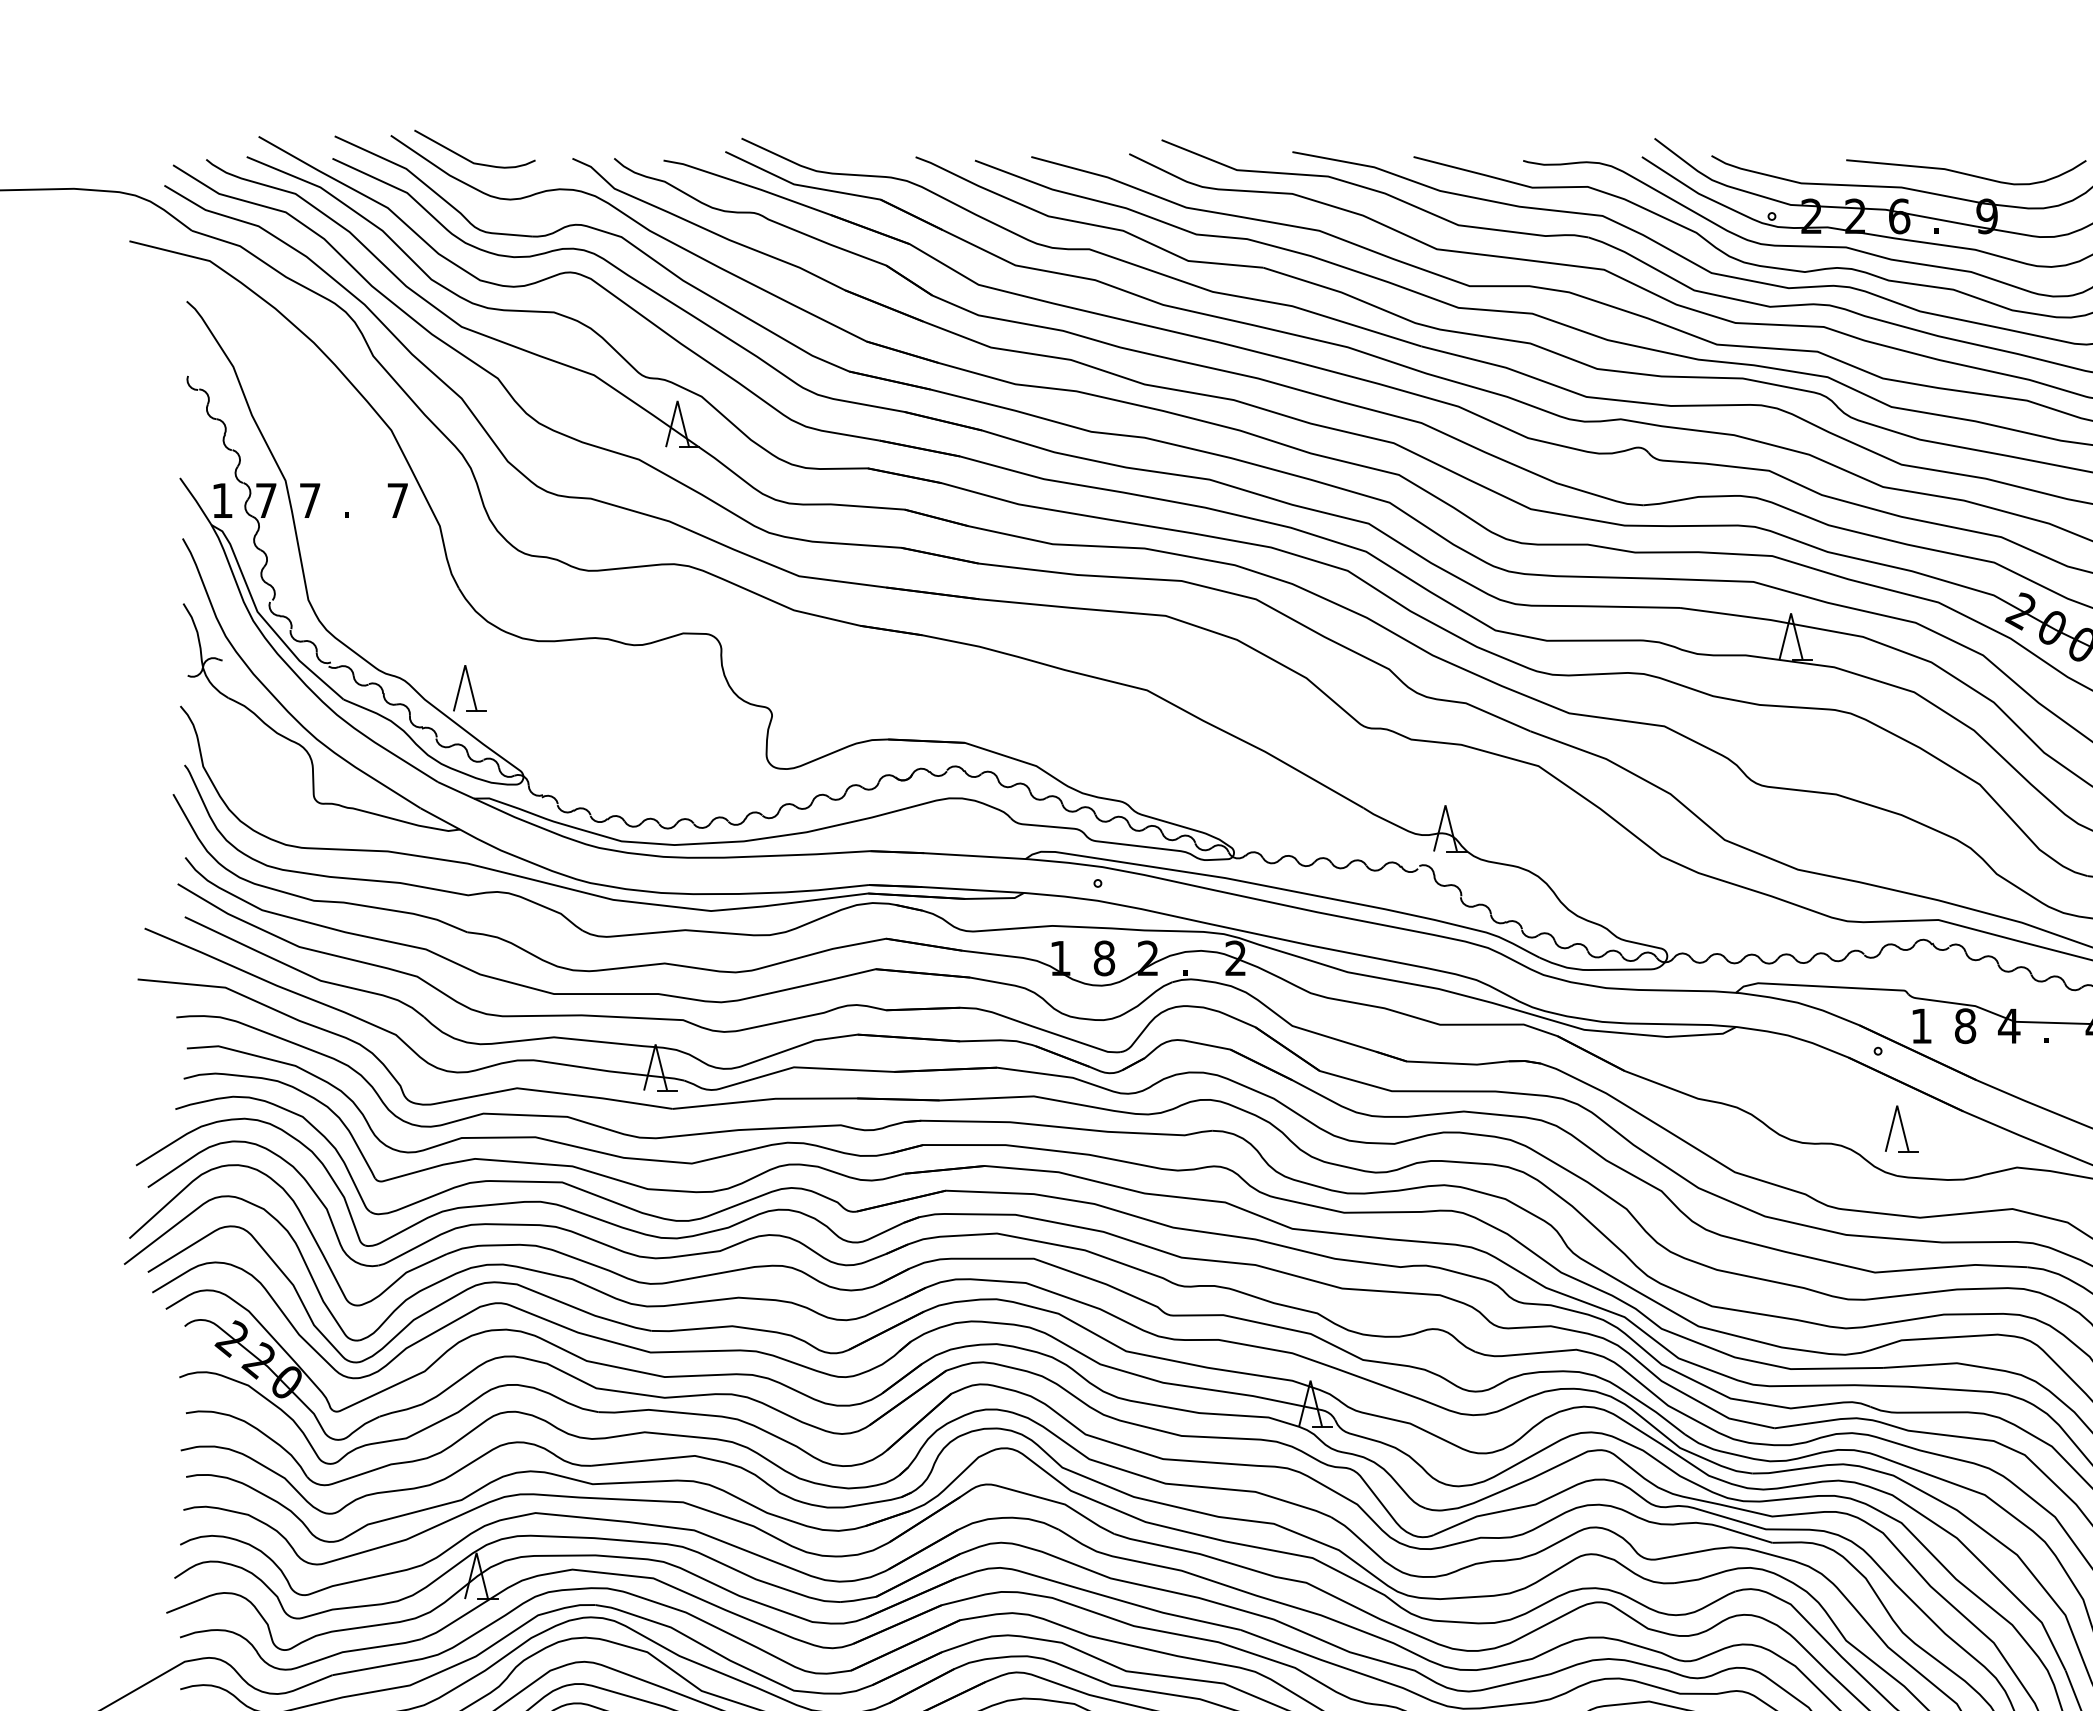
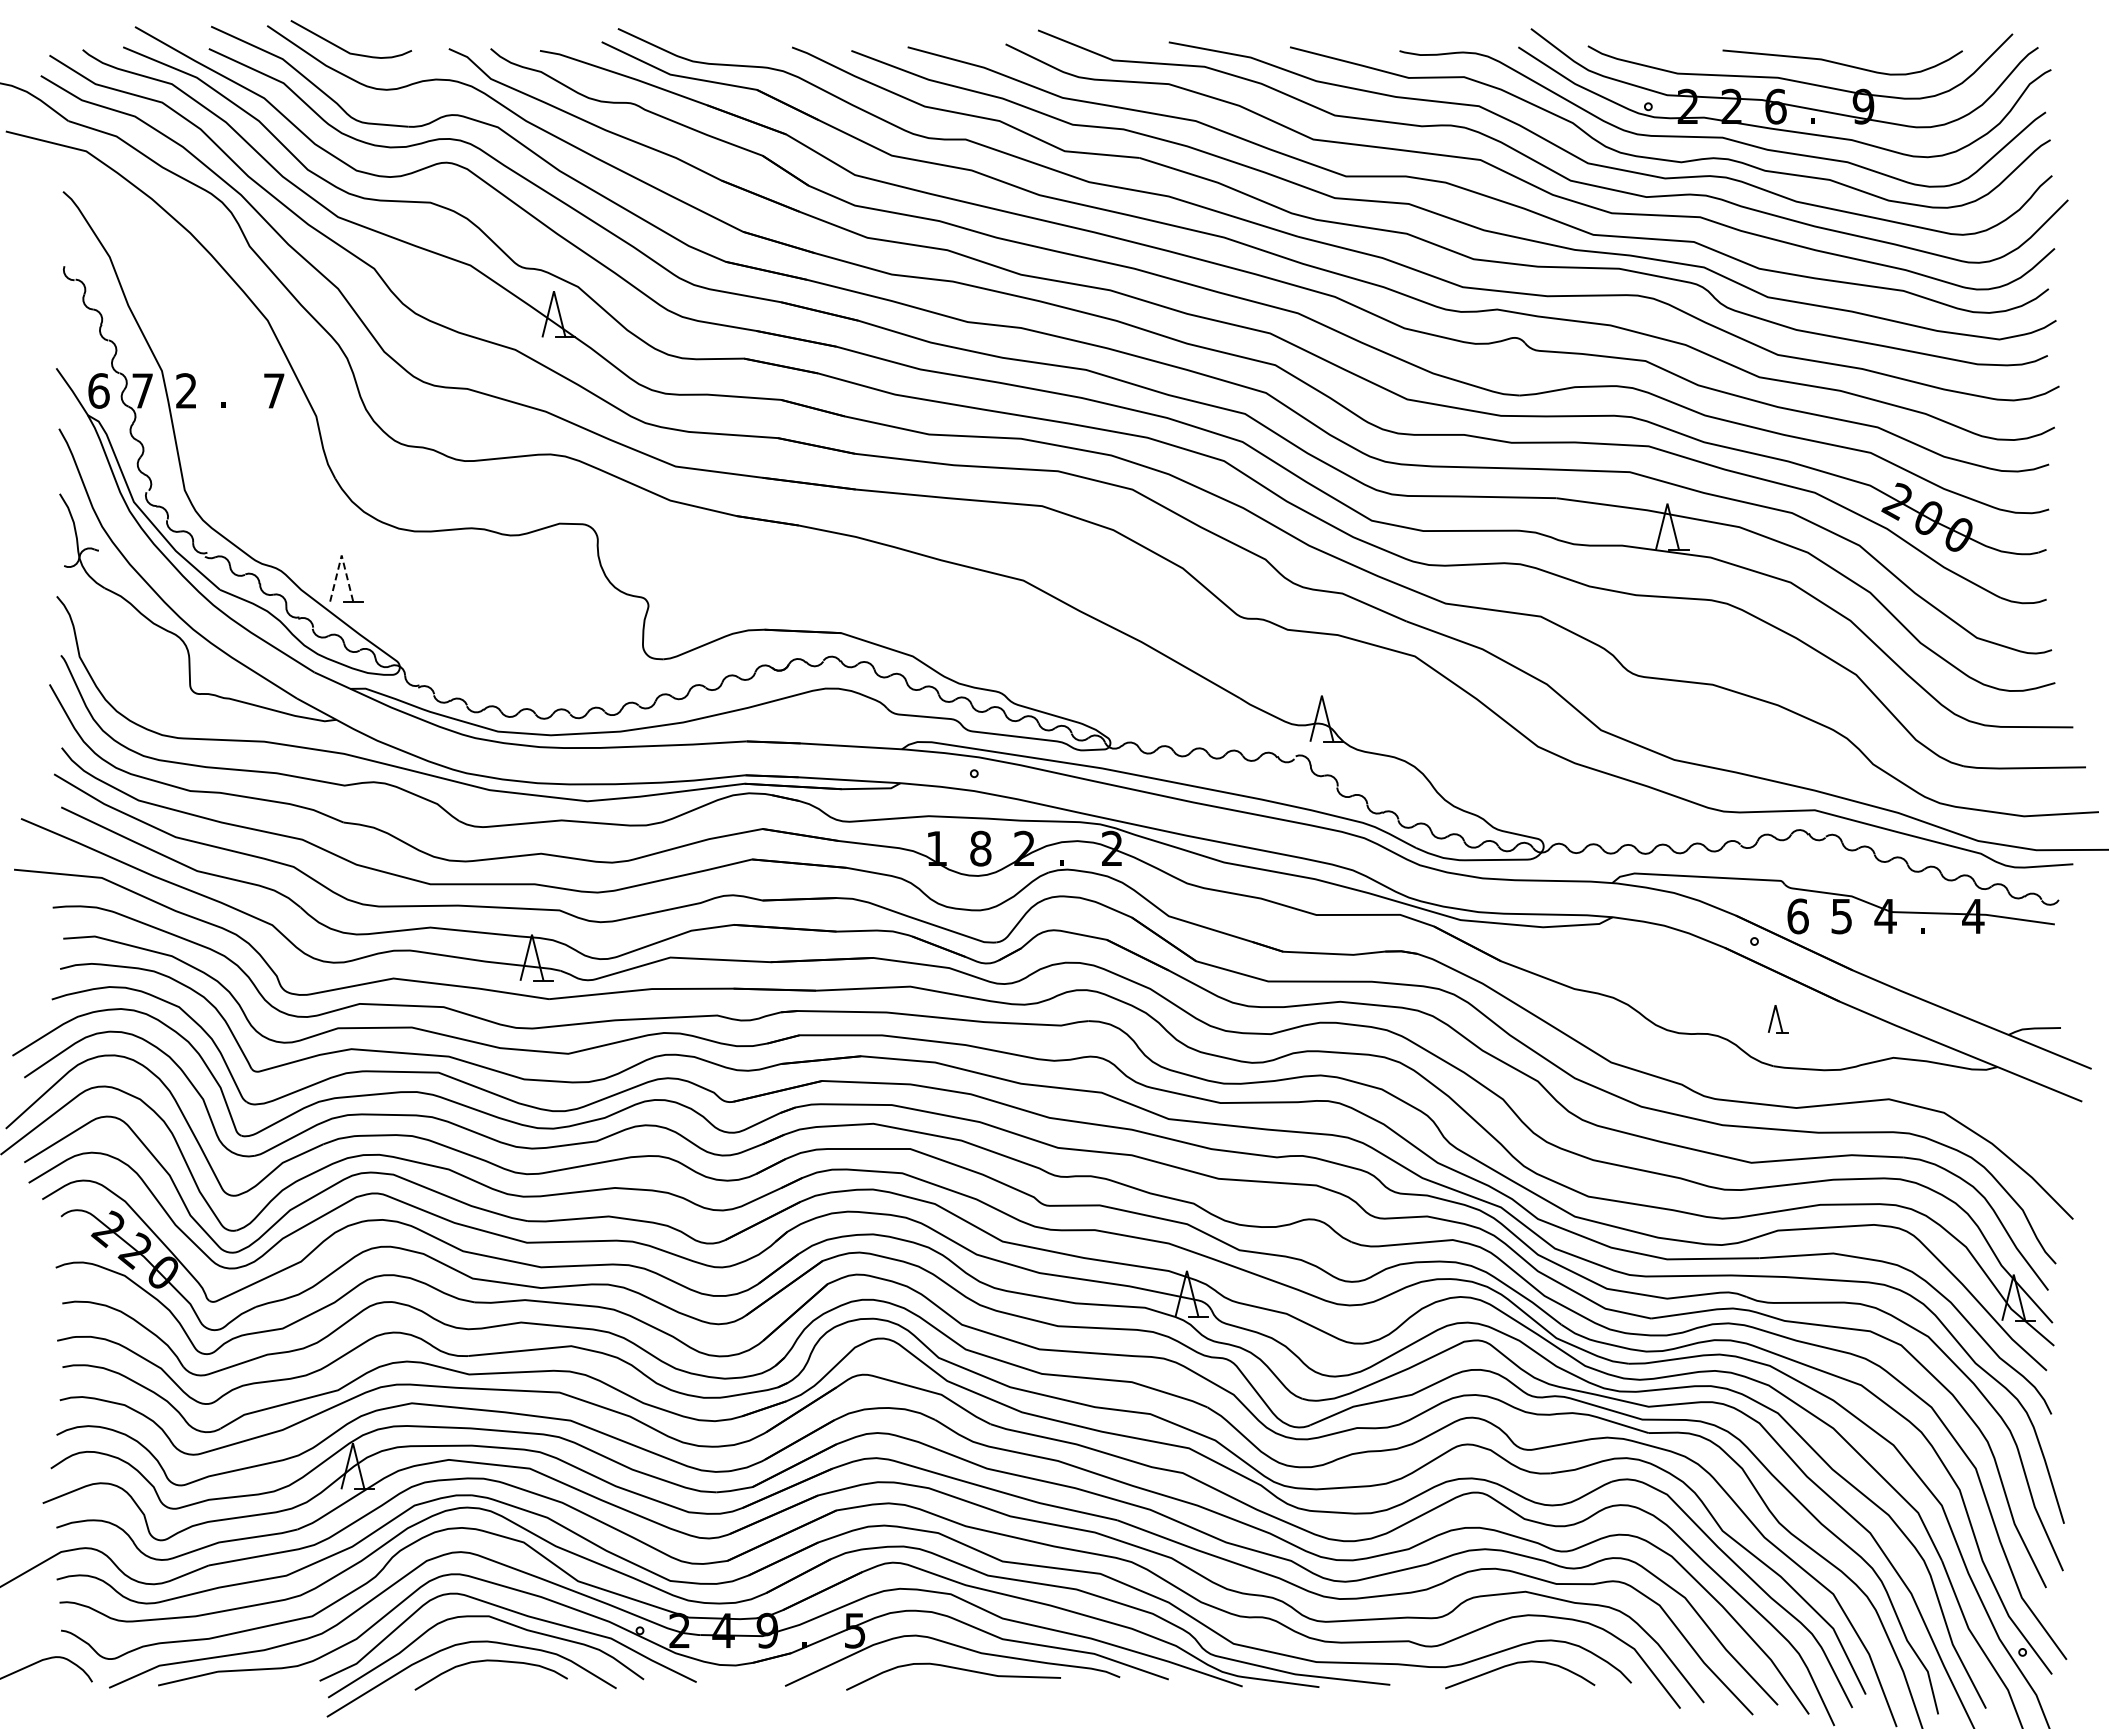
text: (222, 500) -> (98, 390), 1 -> 6
text: (310, 500) -> (186, 390), 7 -> 2
line: (465, 665) -> (341, 555), solid -> dashed
text: (1921, 1026) -> (1797, 916), 1 -> 6
text: (1965, 1026) -> (1841, 916), 8 -> 5
part: (1902, 1128) -> (1778, 1018), size x0.6

